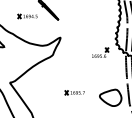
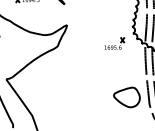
part: (74, 92) -> (83, 91), removed

